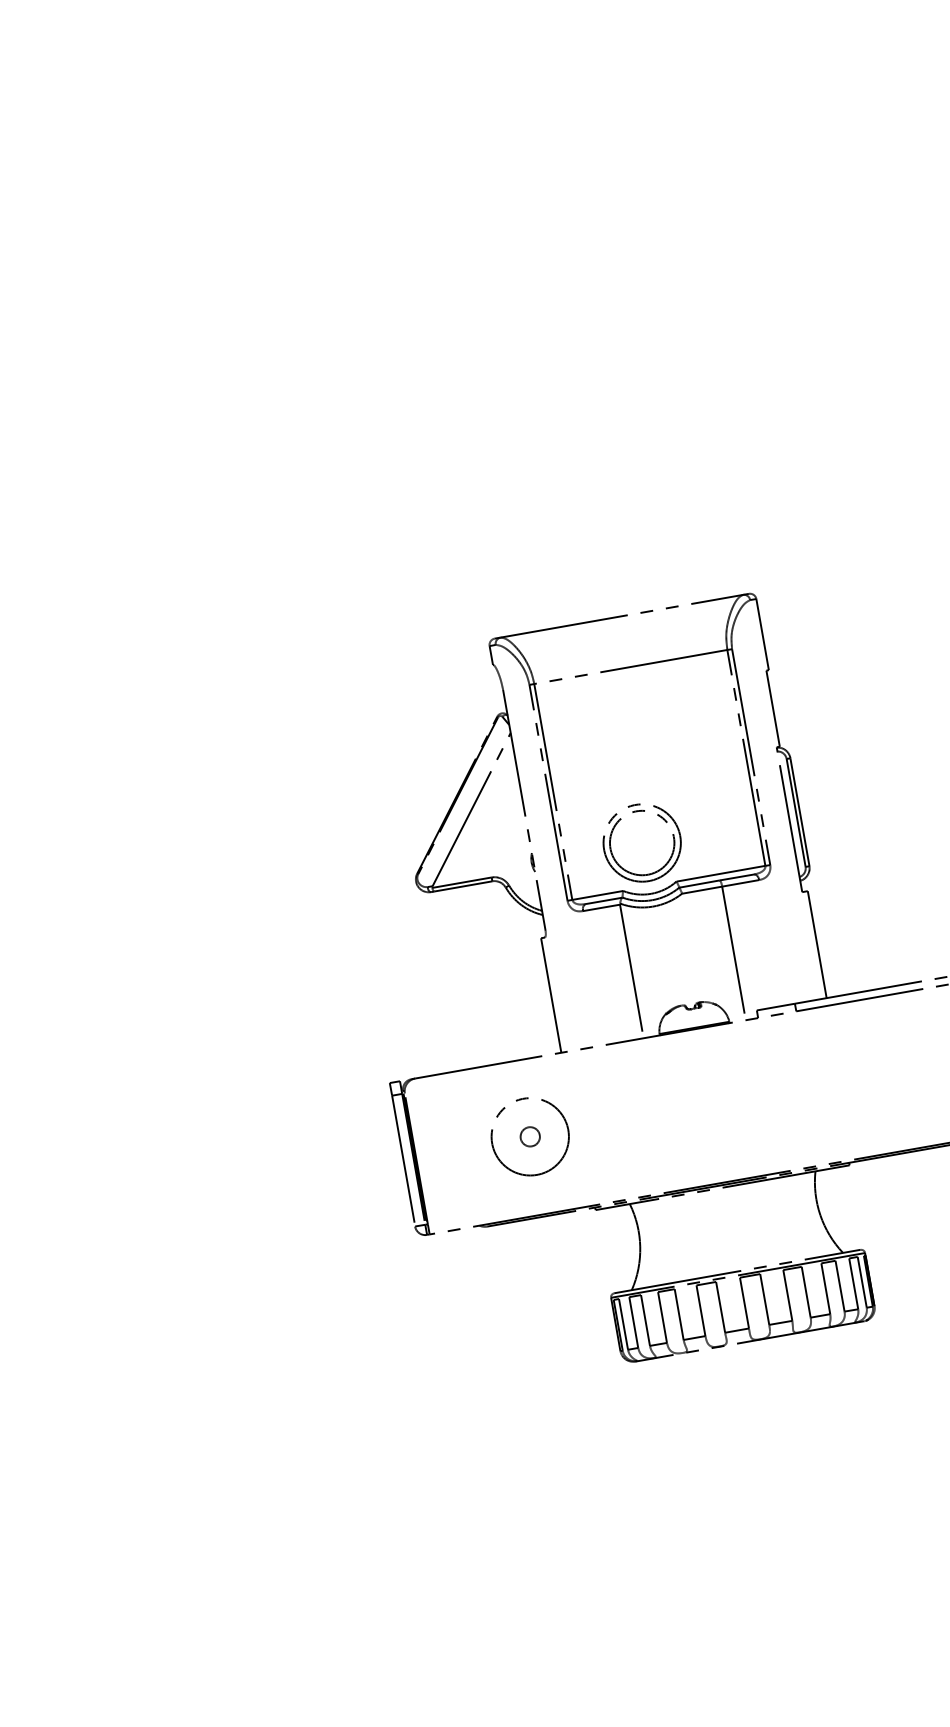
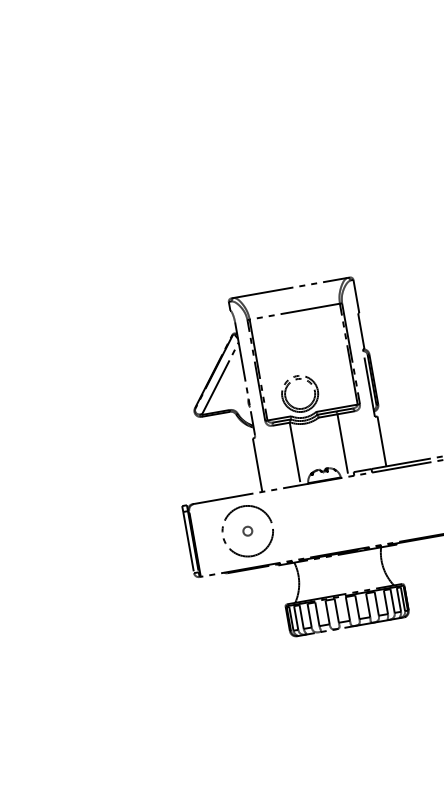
circle: (529, 1137) -> (247, 531), size x1.4

